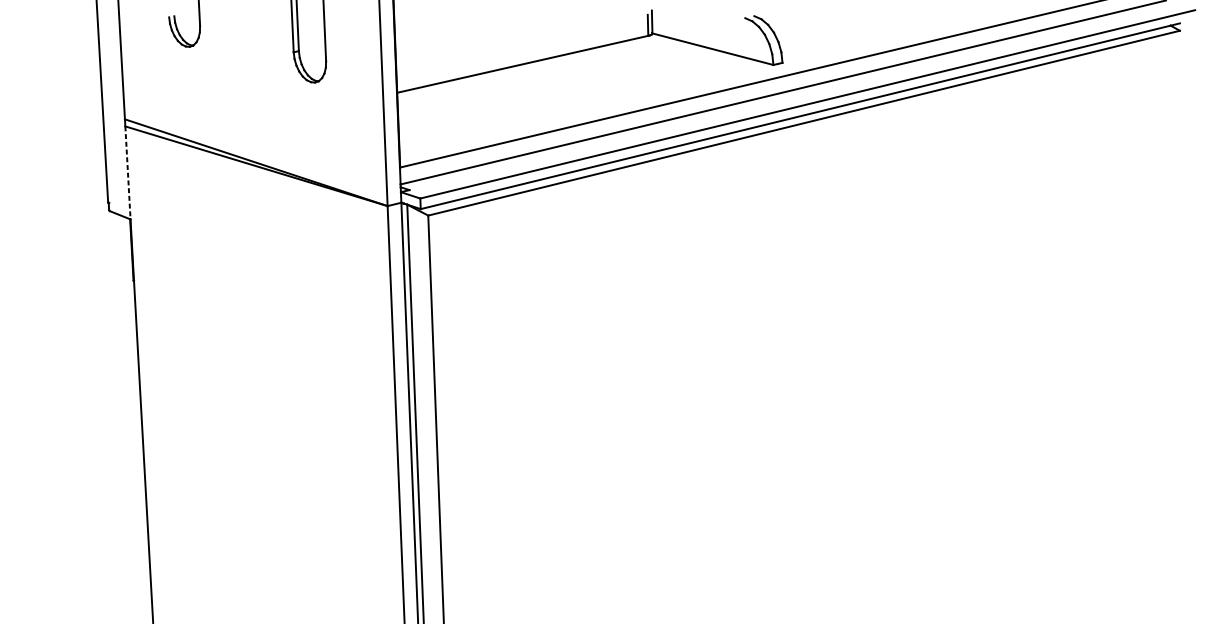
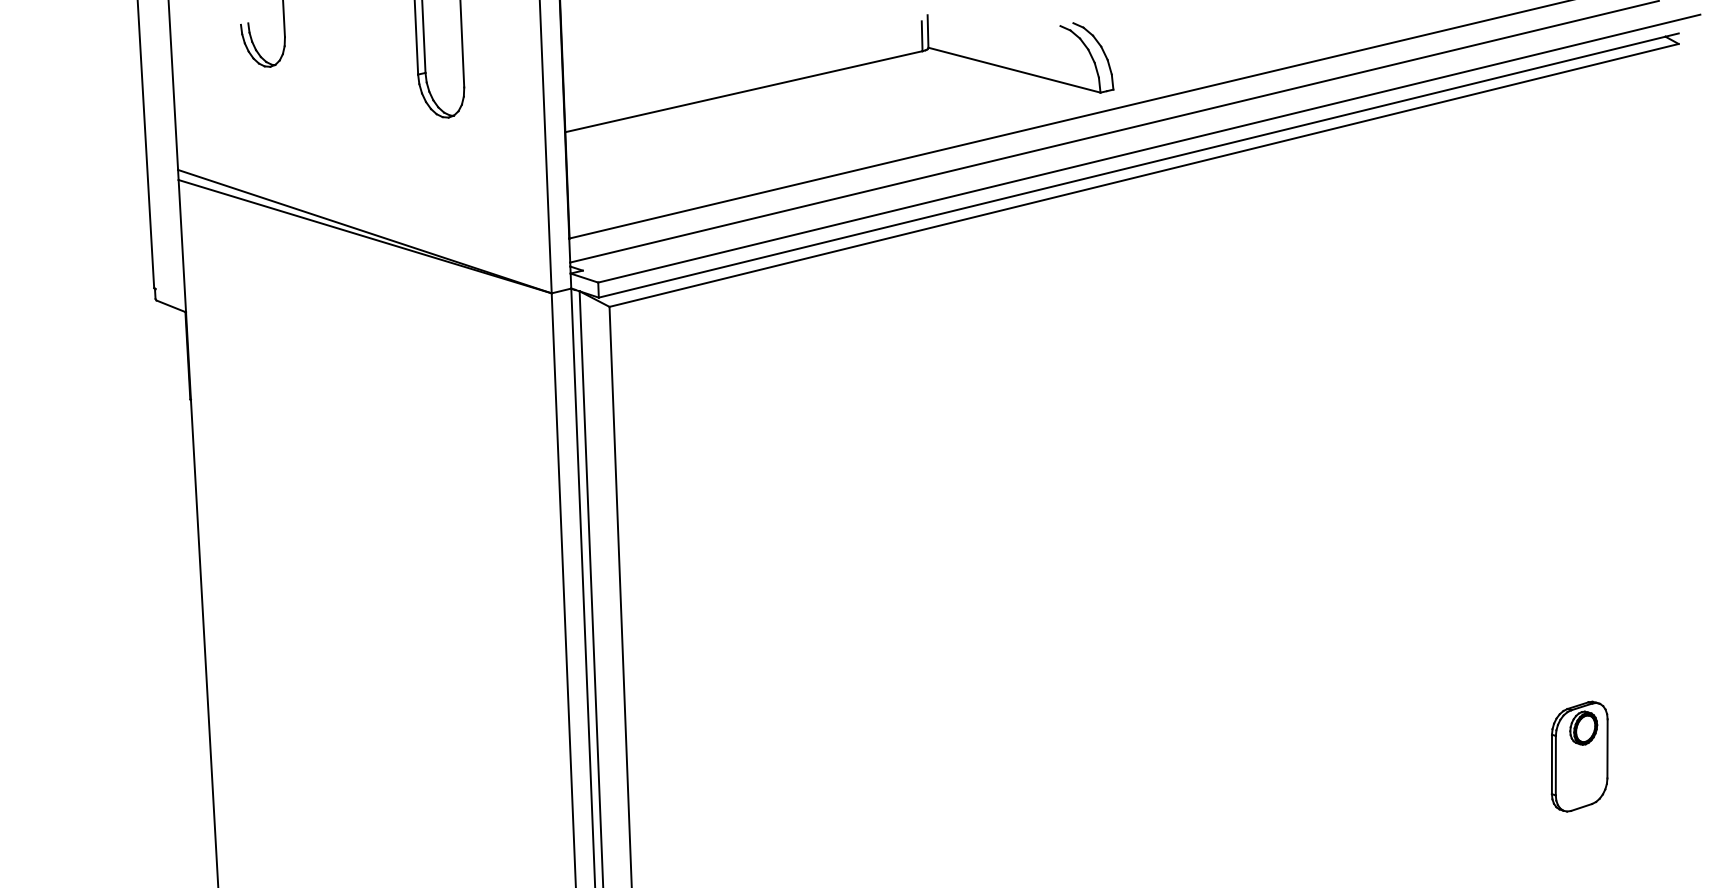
line: (128, 173) -> (182, 246), dashed -> solid
part: (1110, 531) -> (1579, 756), added

